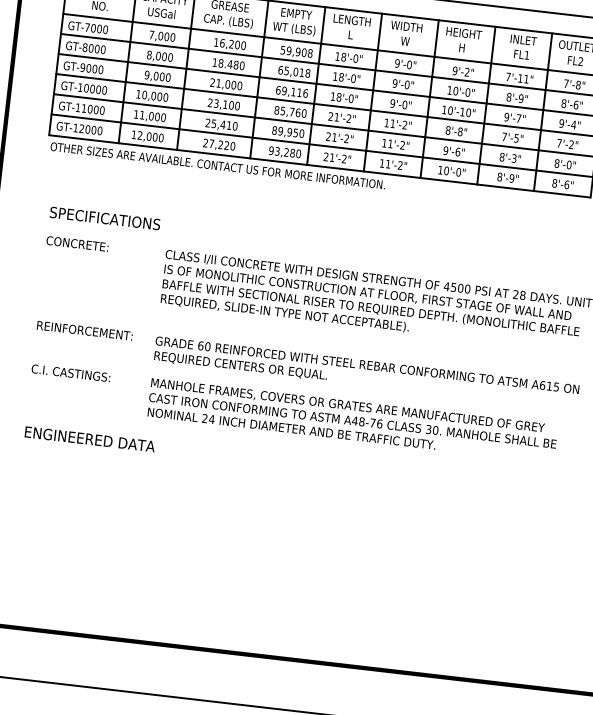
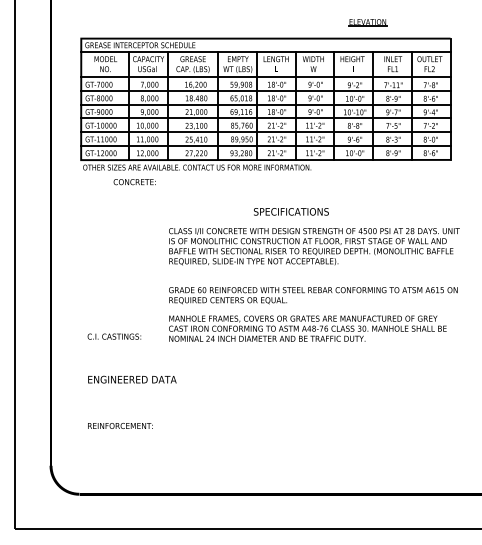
text: (105, 218) -> (291, 211), moved
text: (77, 244) -> (134, 182), moved
text: (85, 330) -> (120, 425), moved
text: (71, 373) -> (114, 336), moved
text: (90, 439) -> (132, 379), moved

